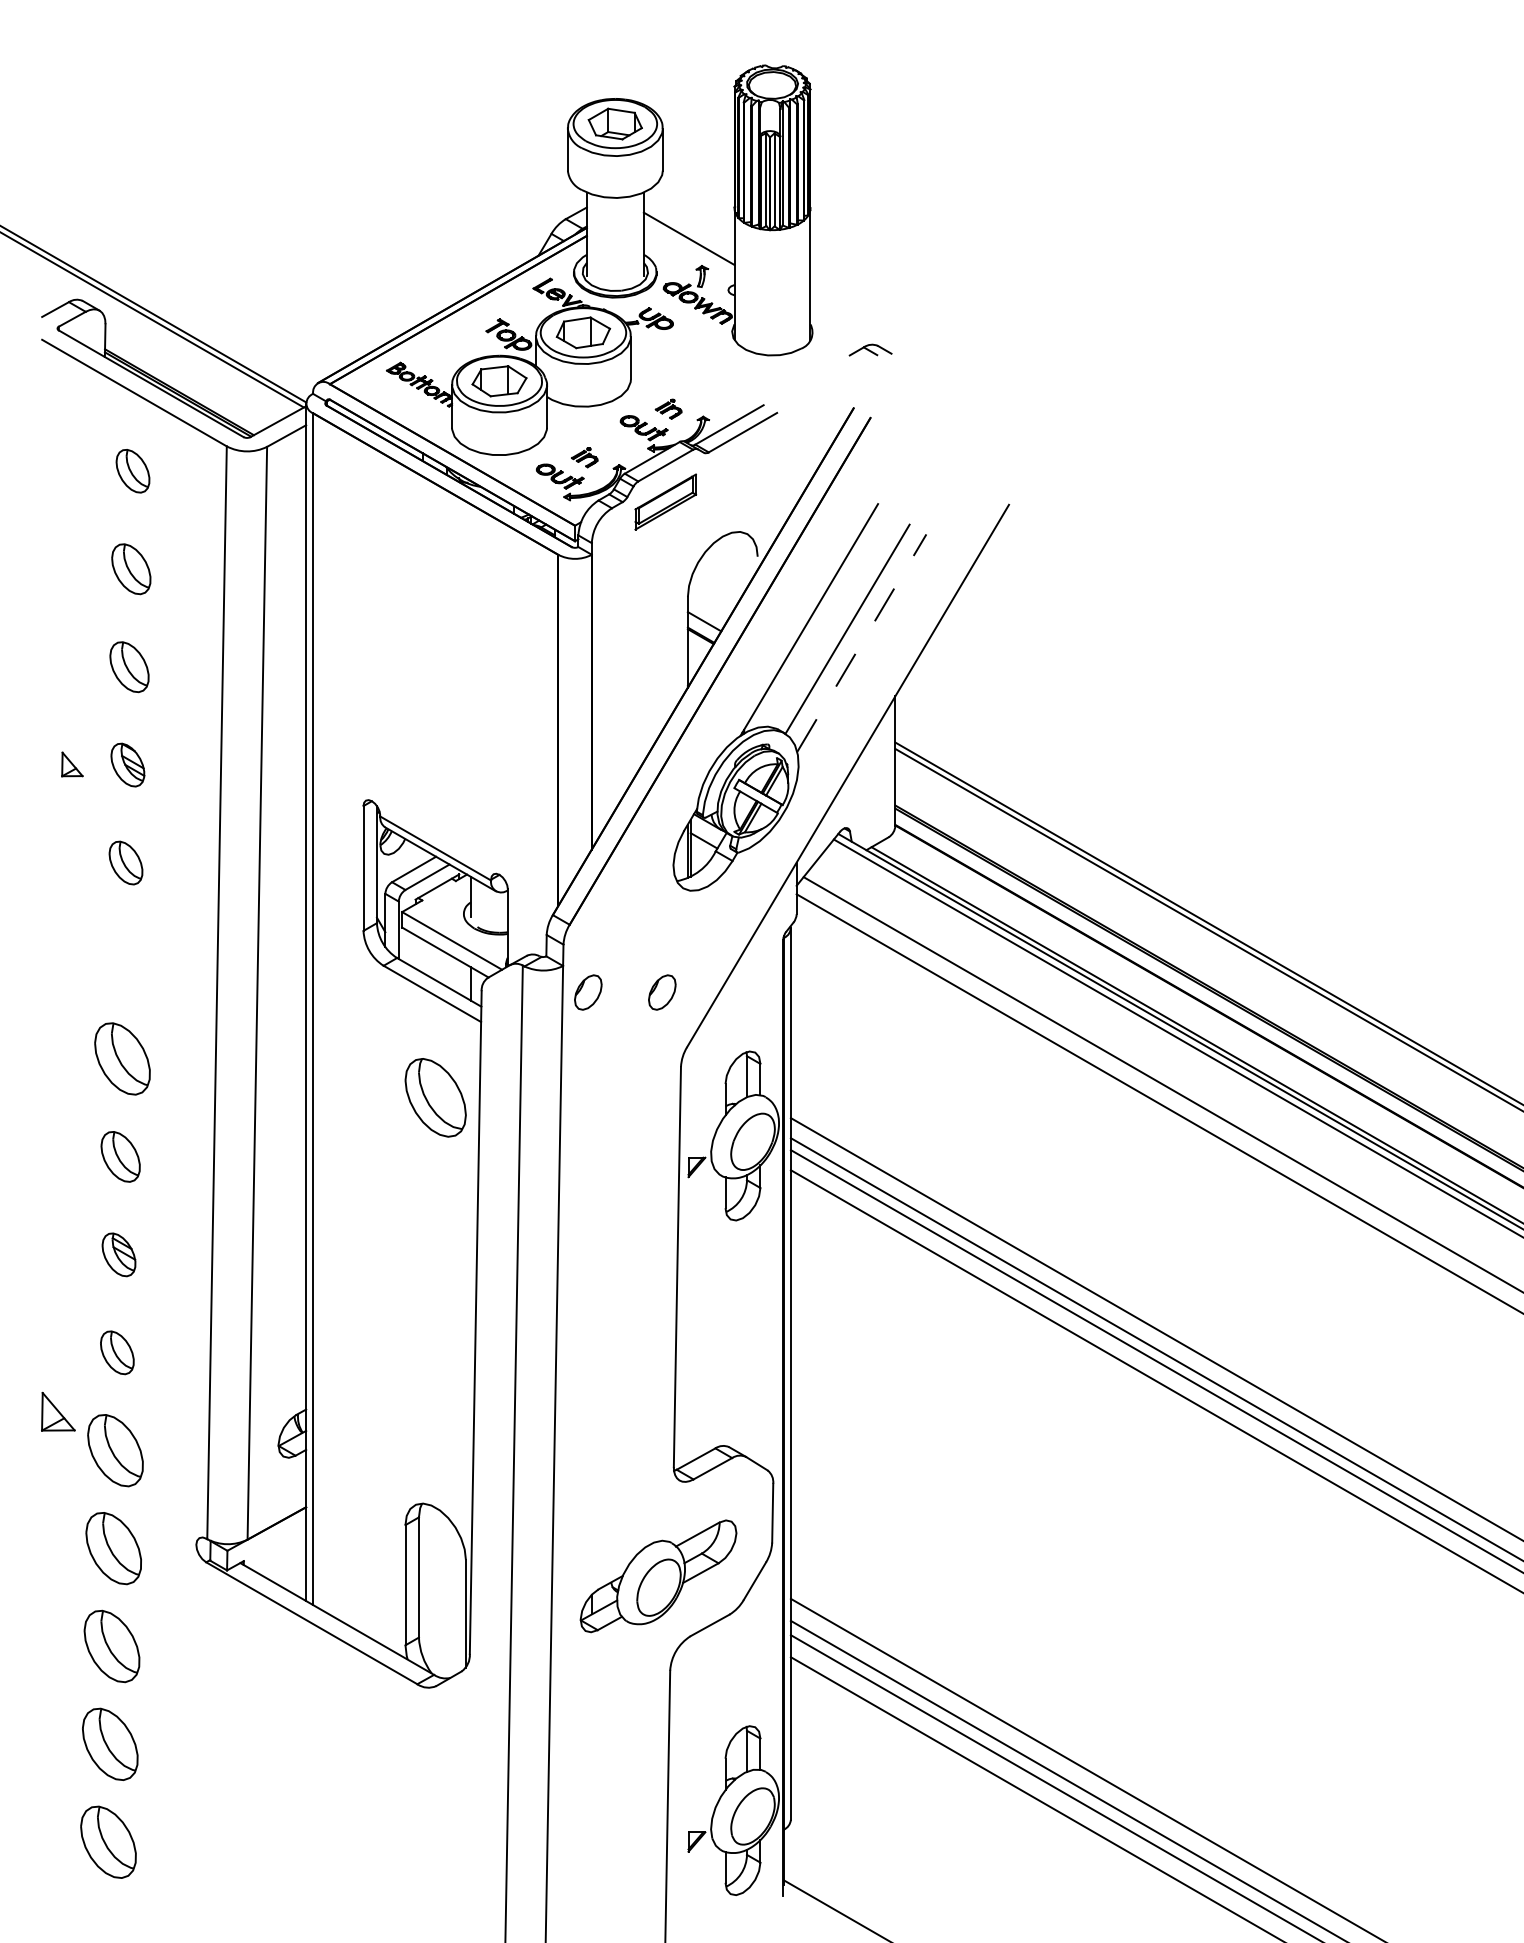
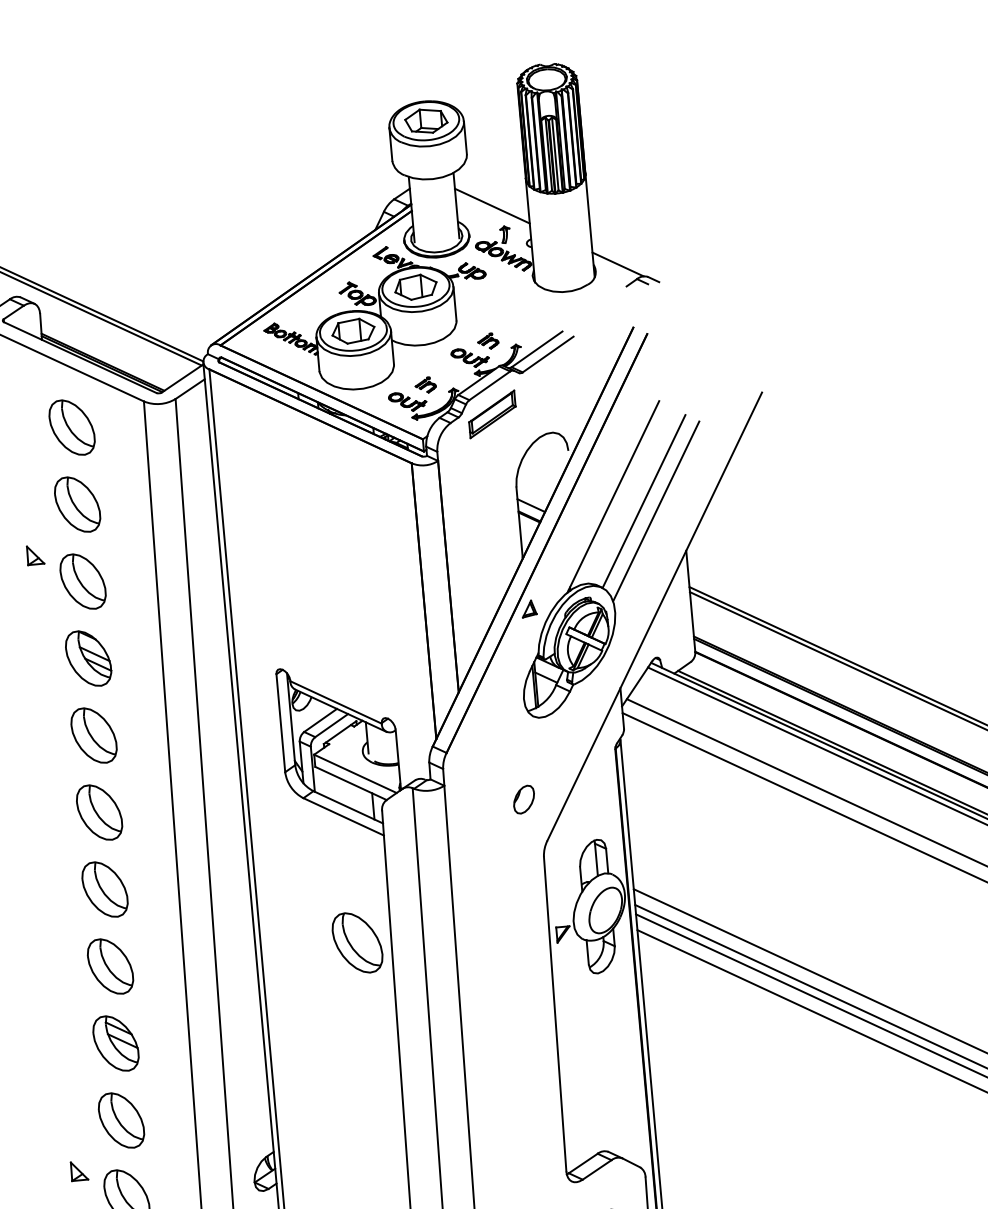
line: (841, 326) -> (618, 264), added
part: (132, 470) -> (71, 426), size x1.67
part: (131, 568) -> (77, 503), size x1.43
line: (862, 642) -> (656, 510), dashed -> solid
part: (129, 666) -> (82, 581), size x1.43
part: (690, 751) -> (529, 608), added
part: (72, 764) -> (35, 555), moved
part: (127, 764) -> (88, 658), size x1.67
part: (125, 862) -> (93, 735), size x1.67
part: (124, 960) -> (99, 812), added
part: (588, 992) -> (466, 804), removed
part: (435, 1097) -> (357, 942), moved
part: (120, 1156) -> (110, 966), size x1.43
part: (118, 1254) -> (115, 1043), size x1.67
part: (117, 1352) -> (121, 1120), size x1.67
part: (58, 1411) -> (79, 1170), size x0.62

